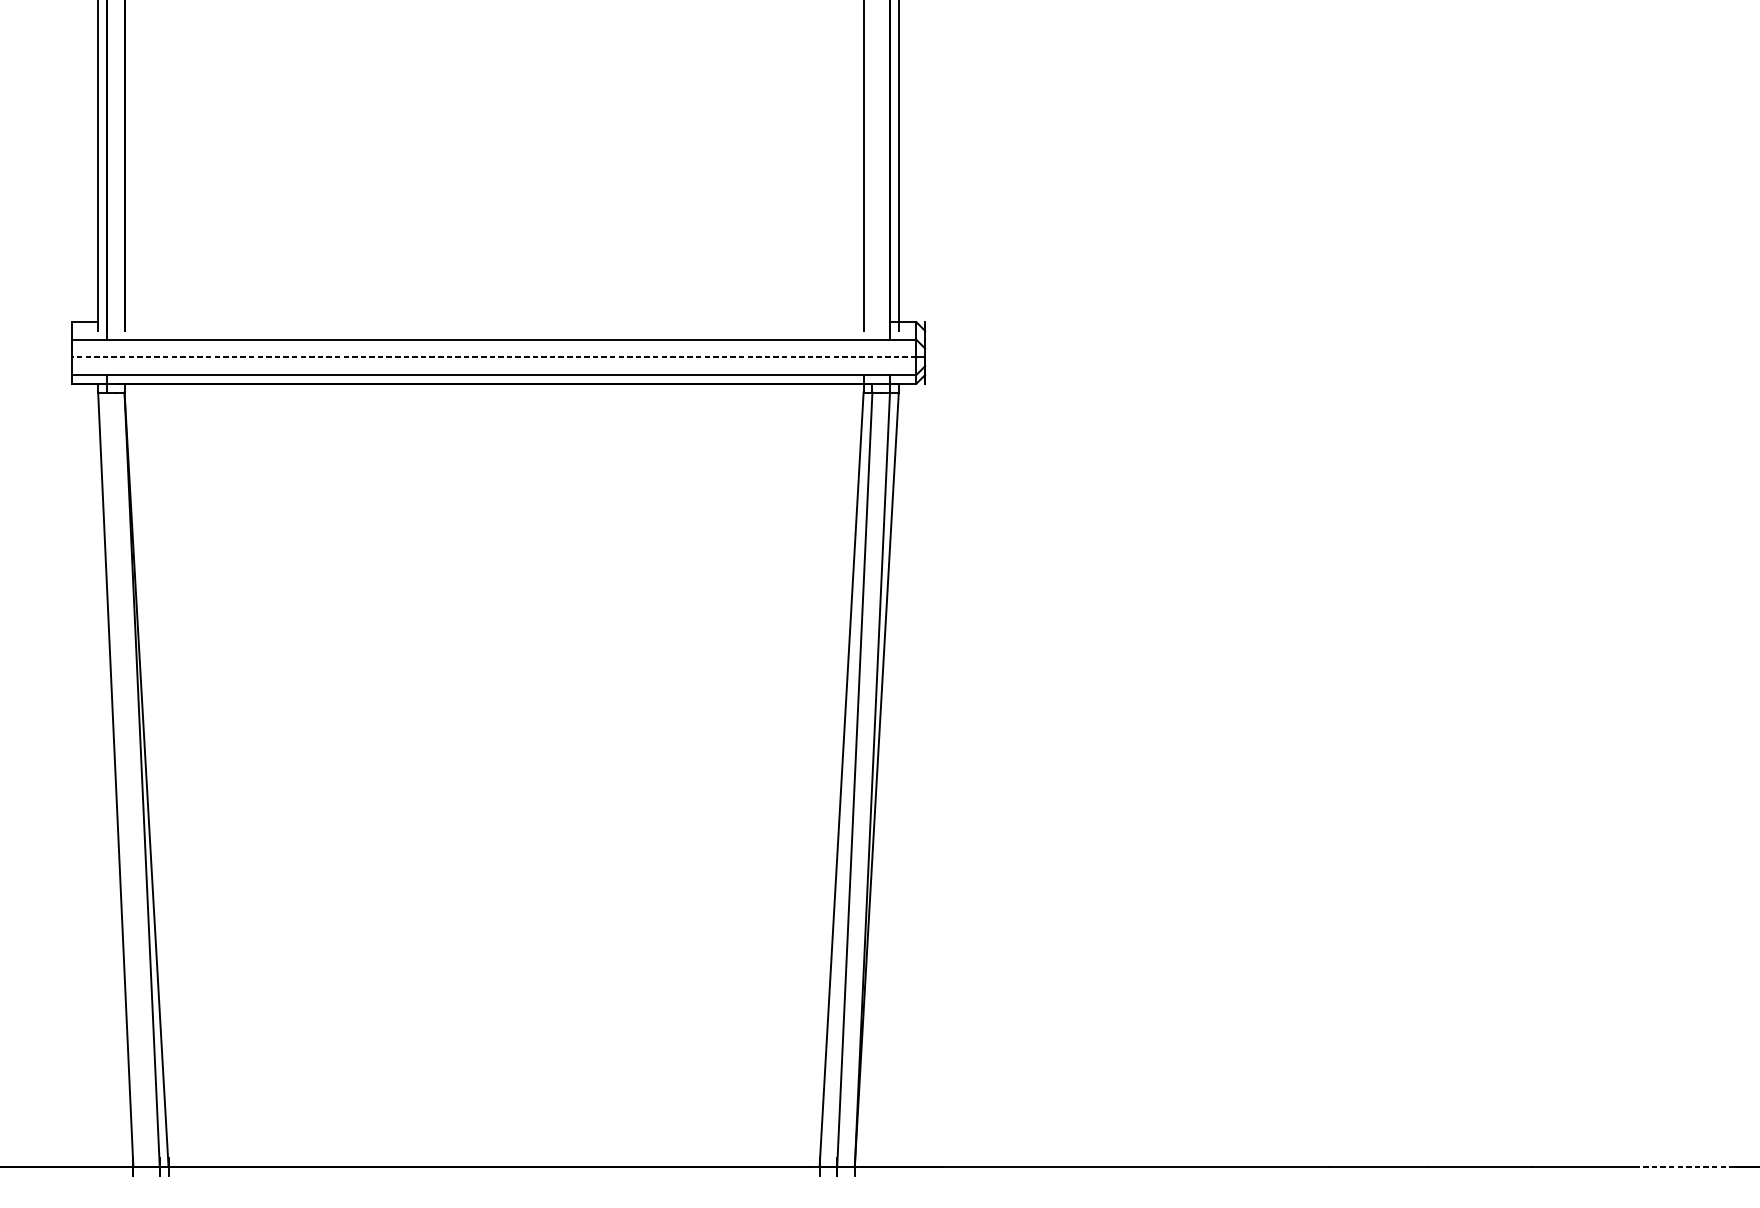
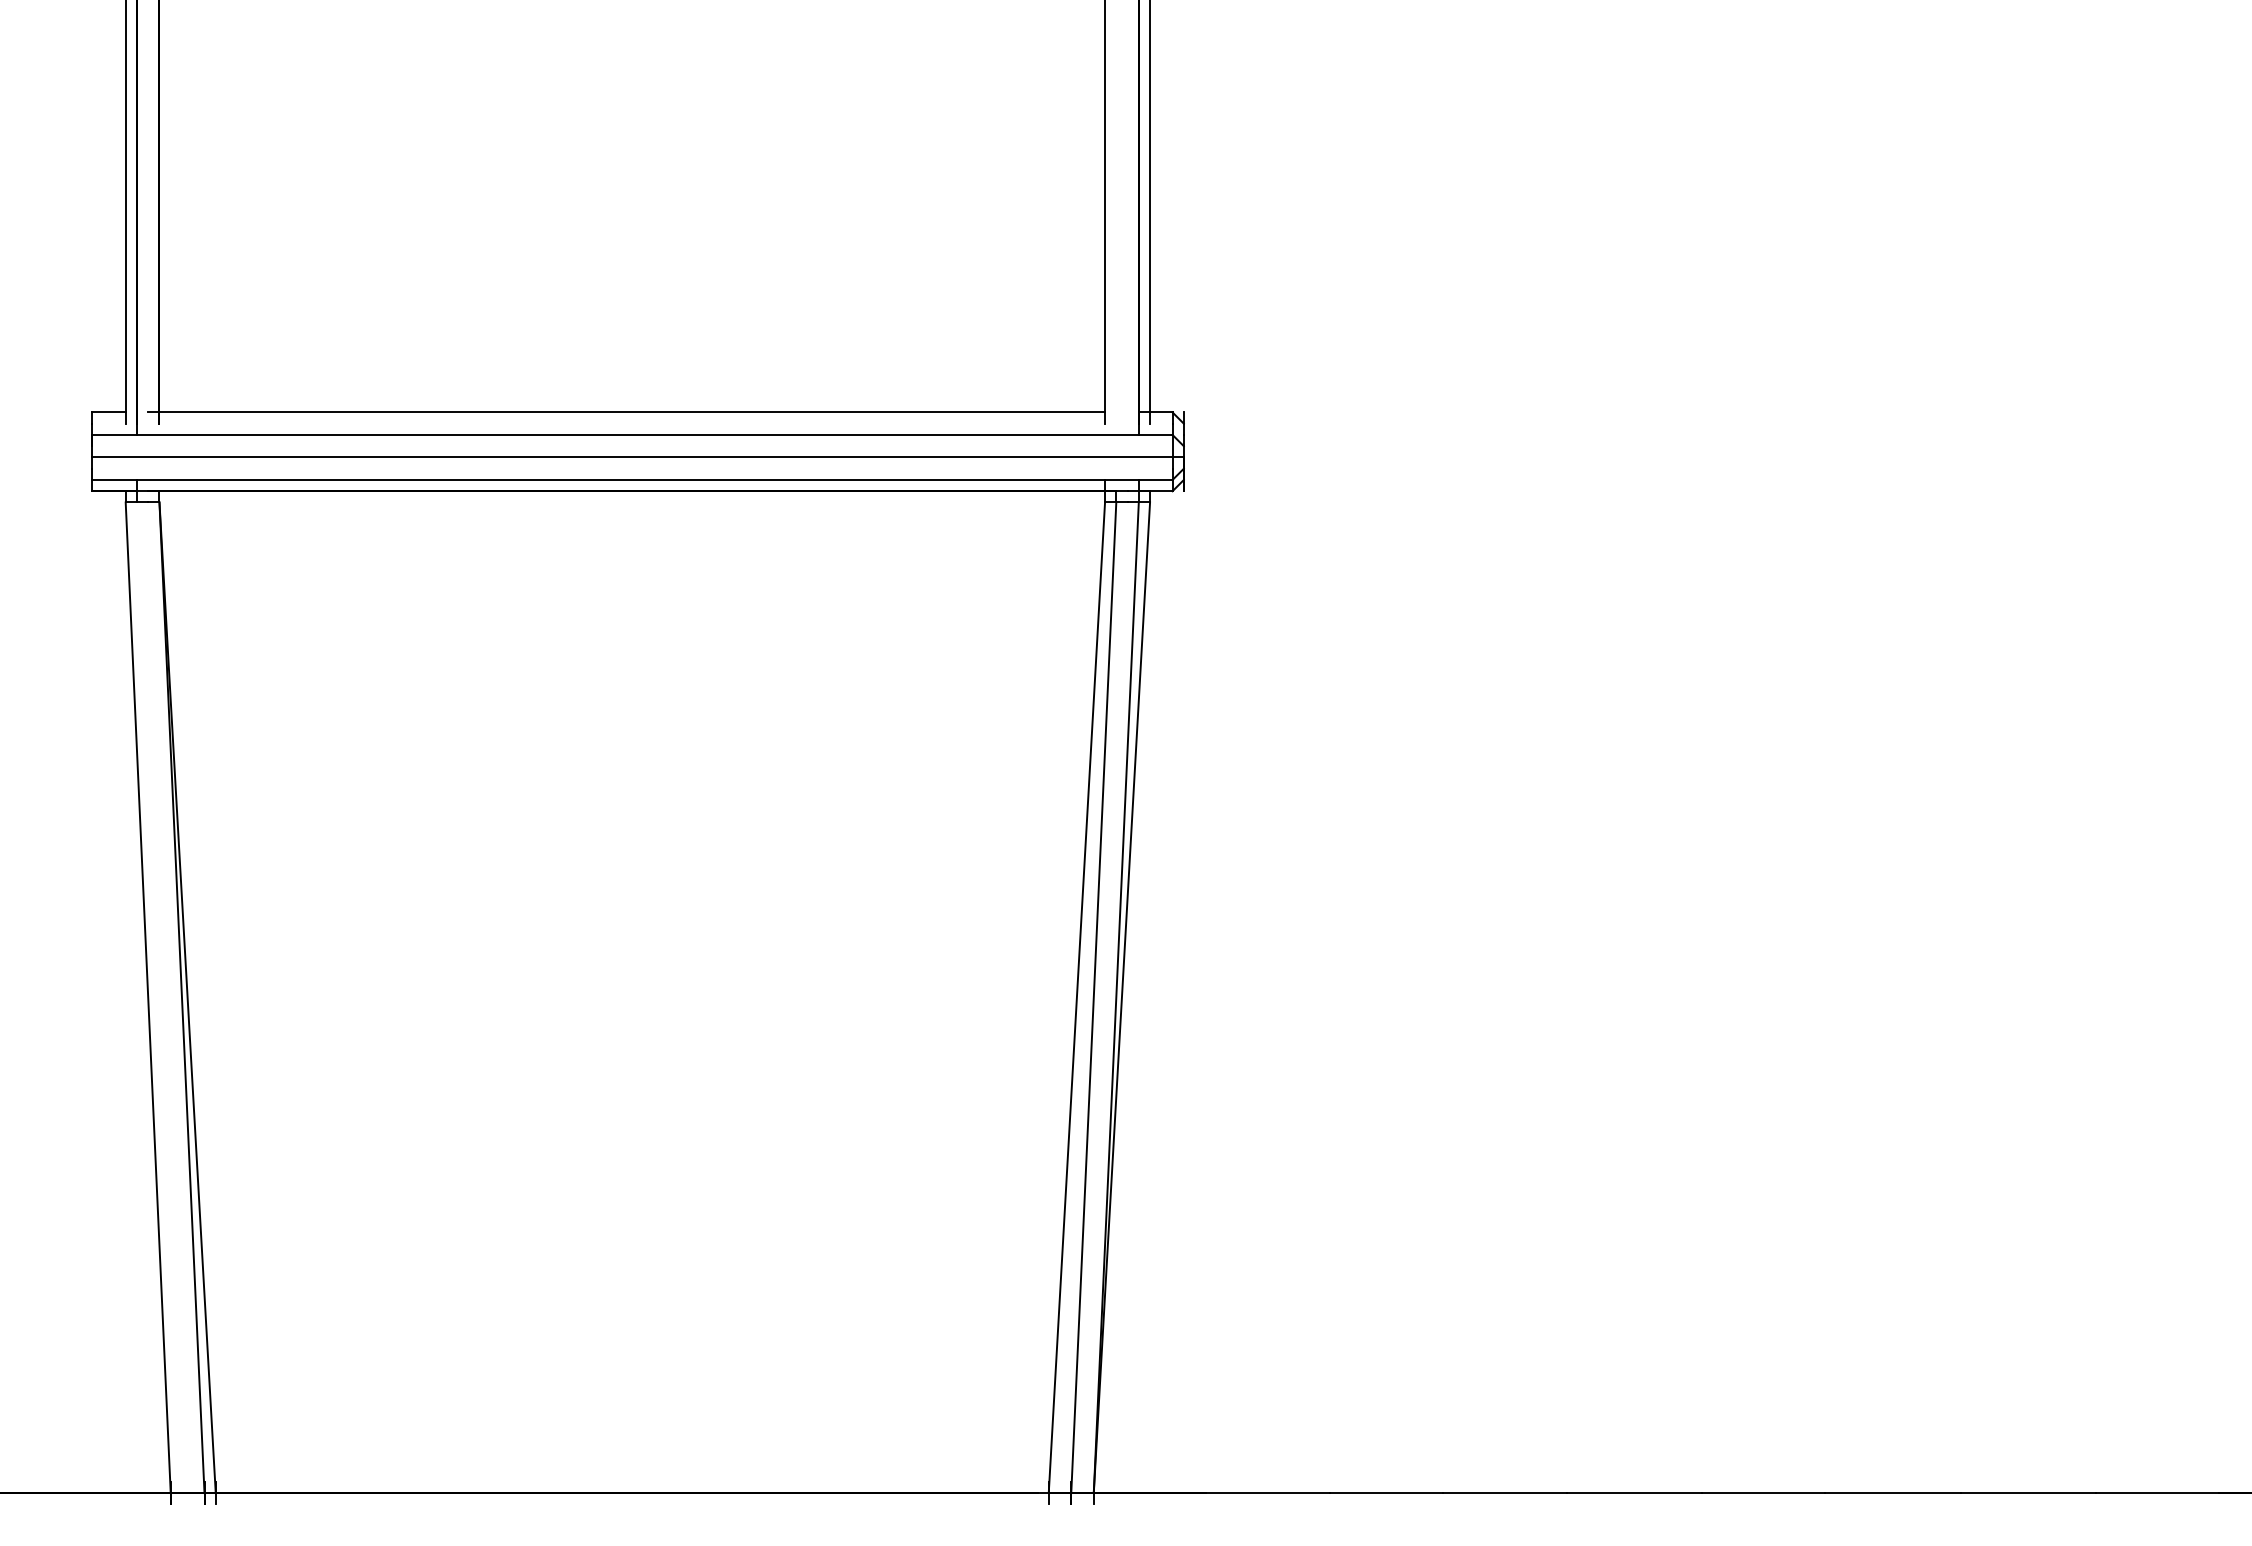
line: (489, 322) -> (626, 412), added
line: (493, 357) -> (631, 457), dashed -> solid
line: (1686, 1167) -> (2157, 1493), dashed -> solid

